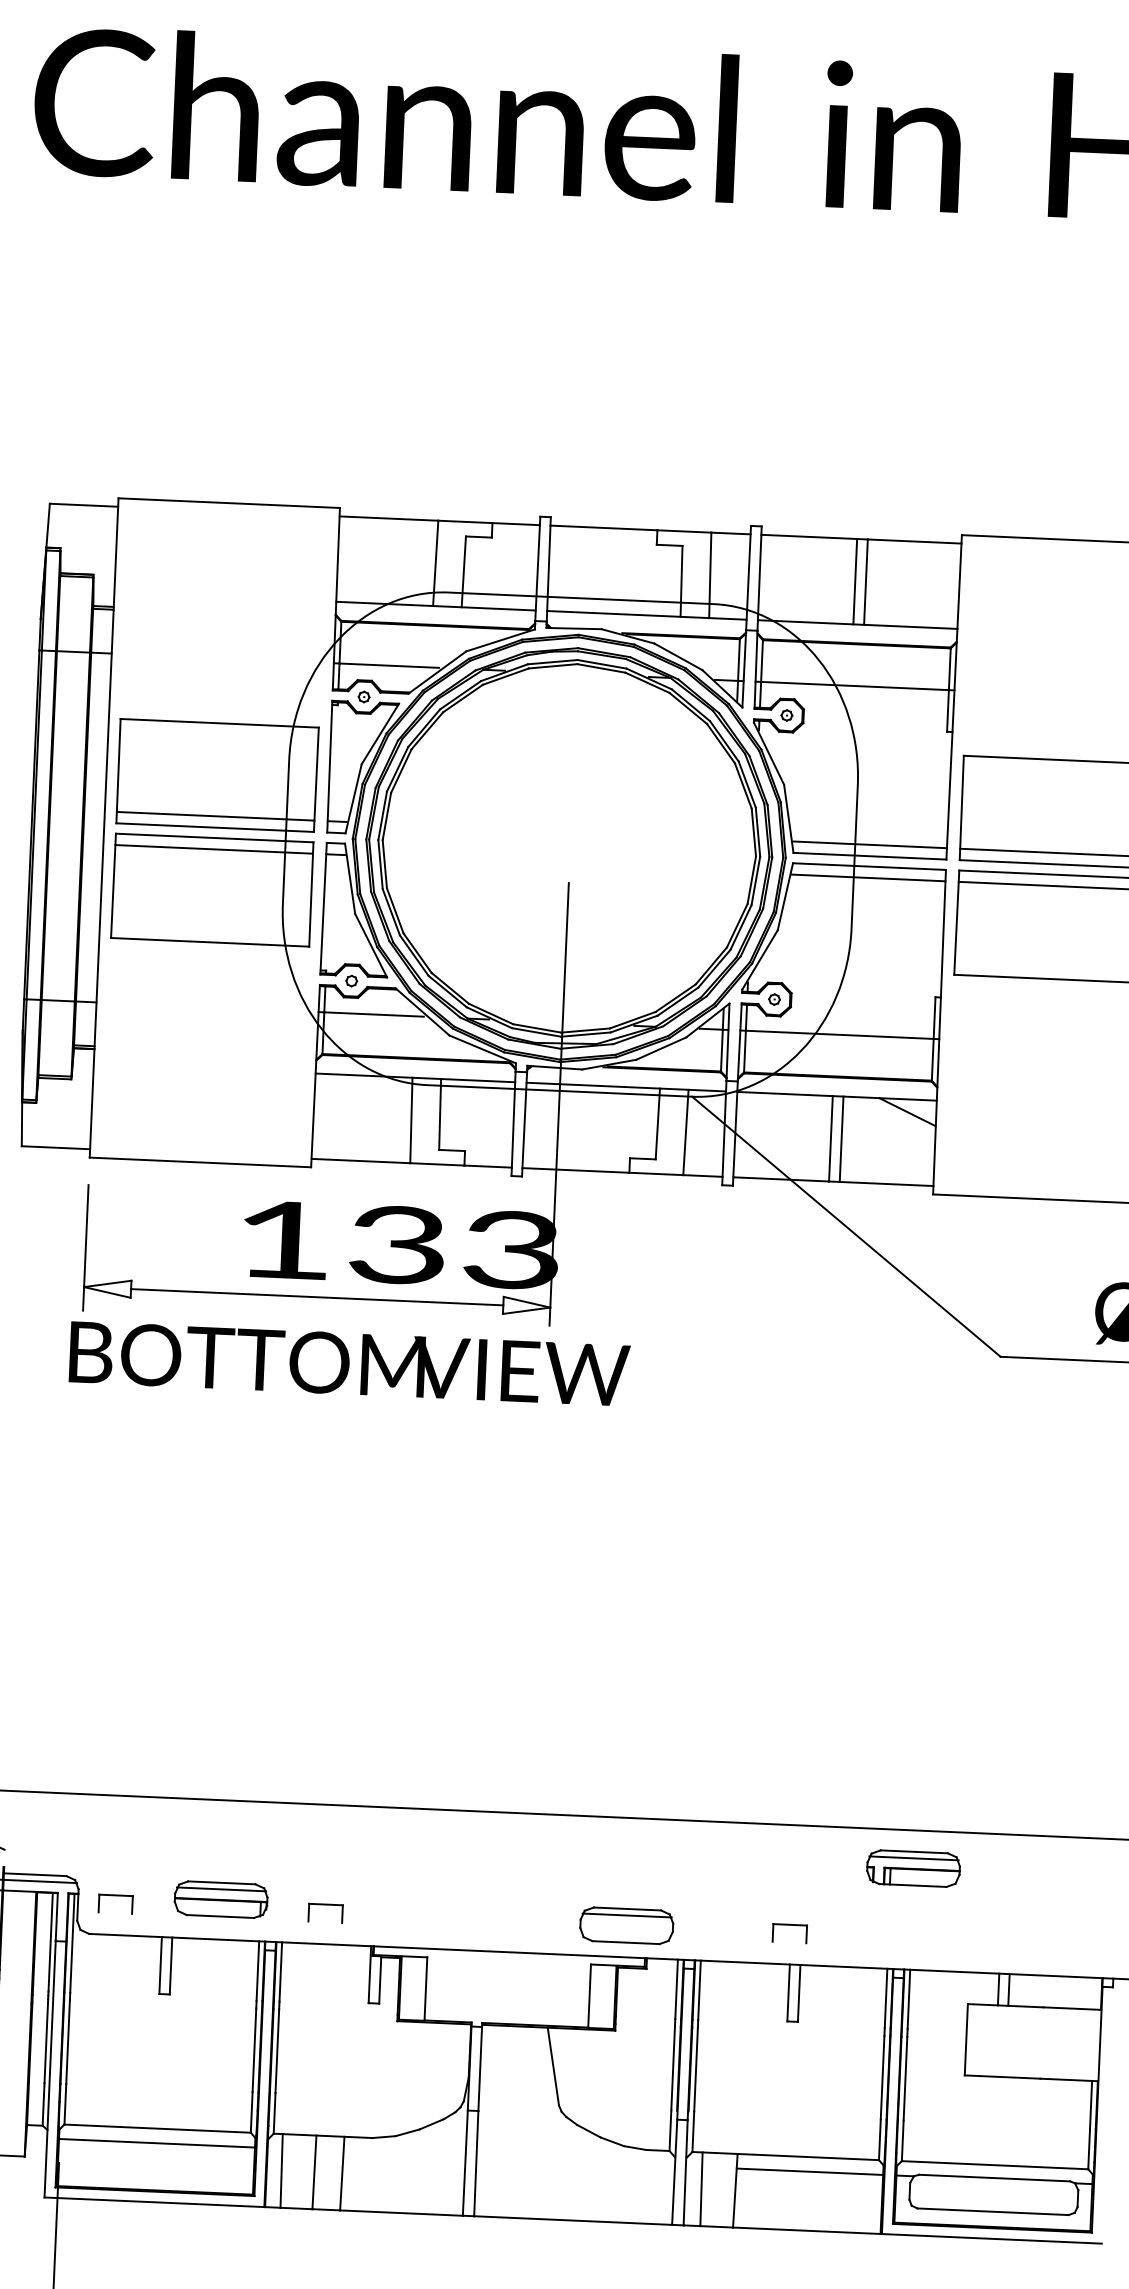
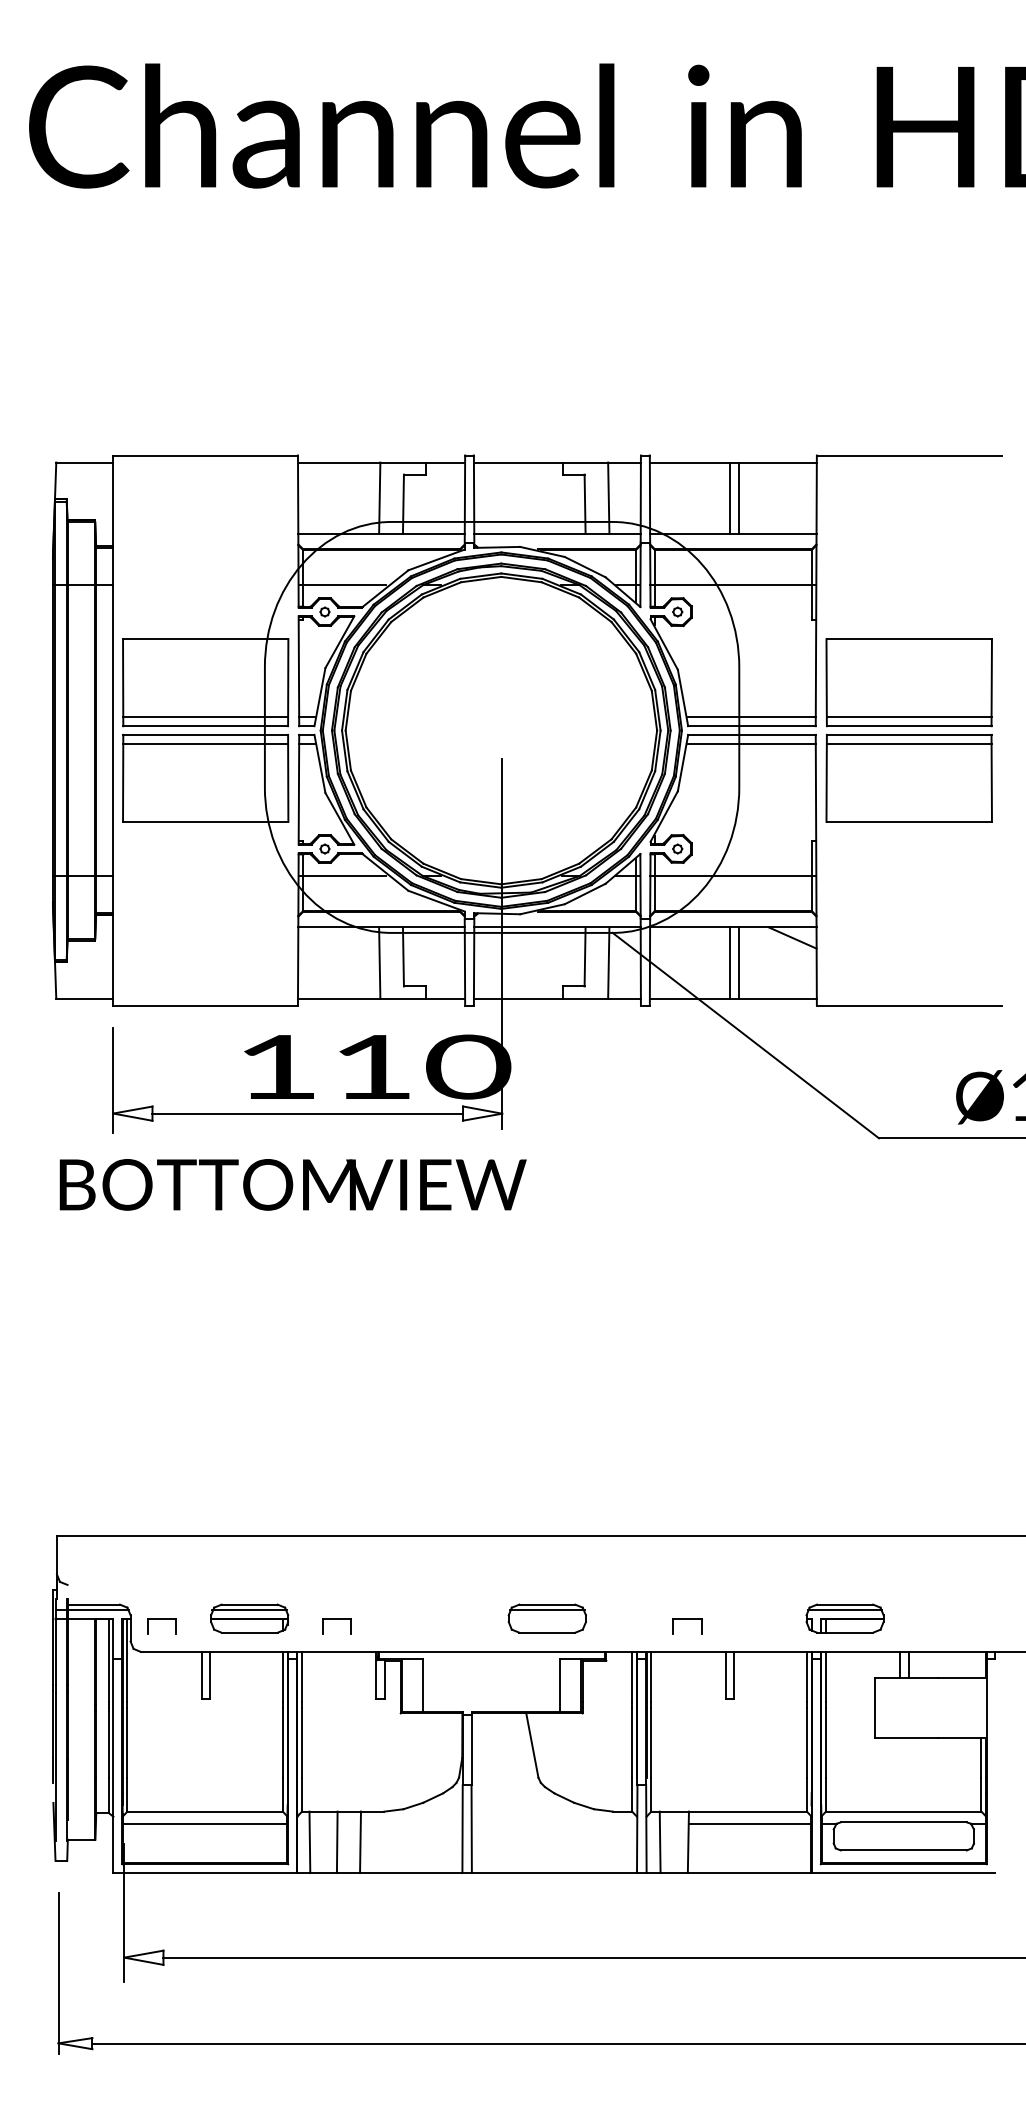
text: (457, 1246) -> (422, 1066), 133 -> 110
text: (348, 1363) -> (292, 1184), moved
part: (912, 1868) -> (844, 1618), moved
part: (625, 1925) -> (546, 1618), moved
part: (790, 1925) -> (687, 1619), moved

